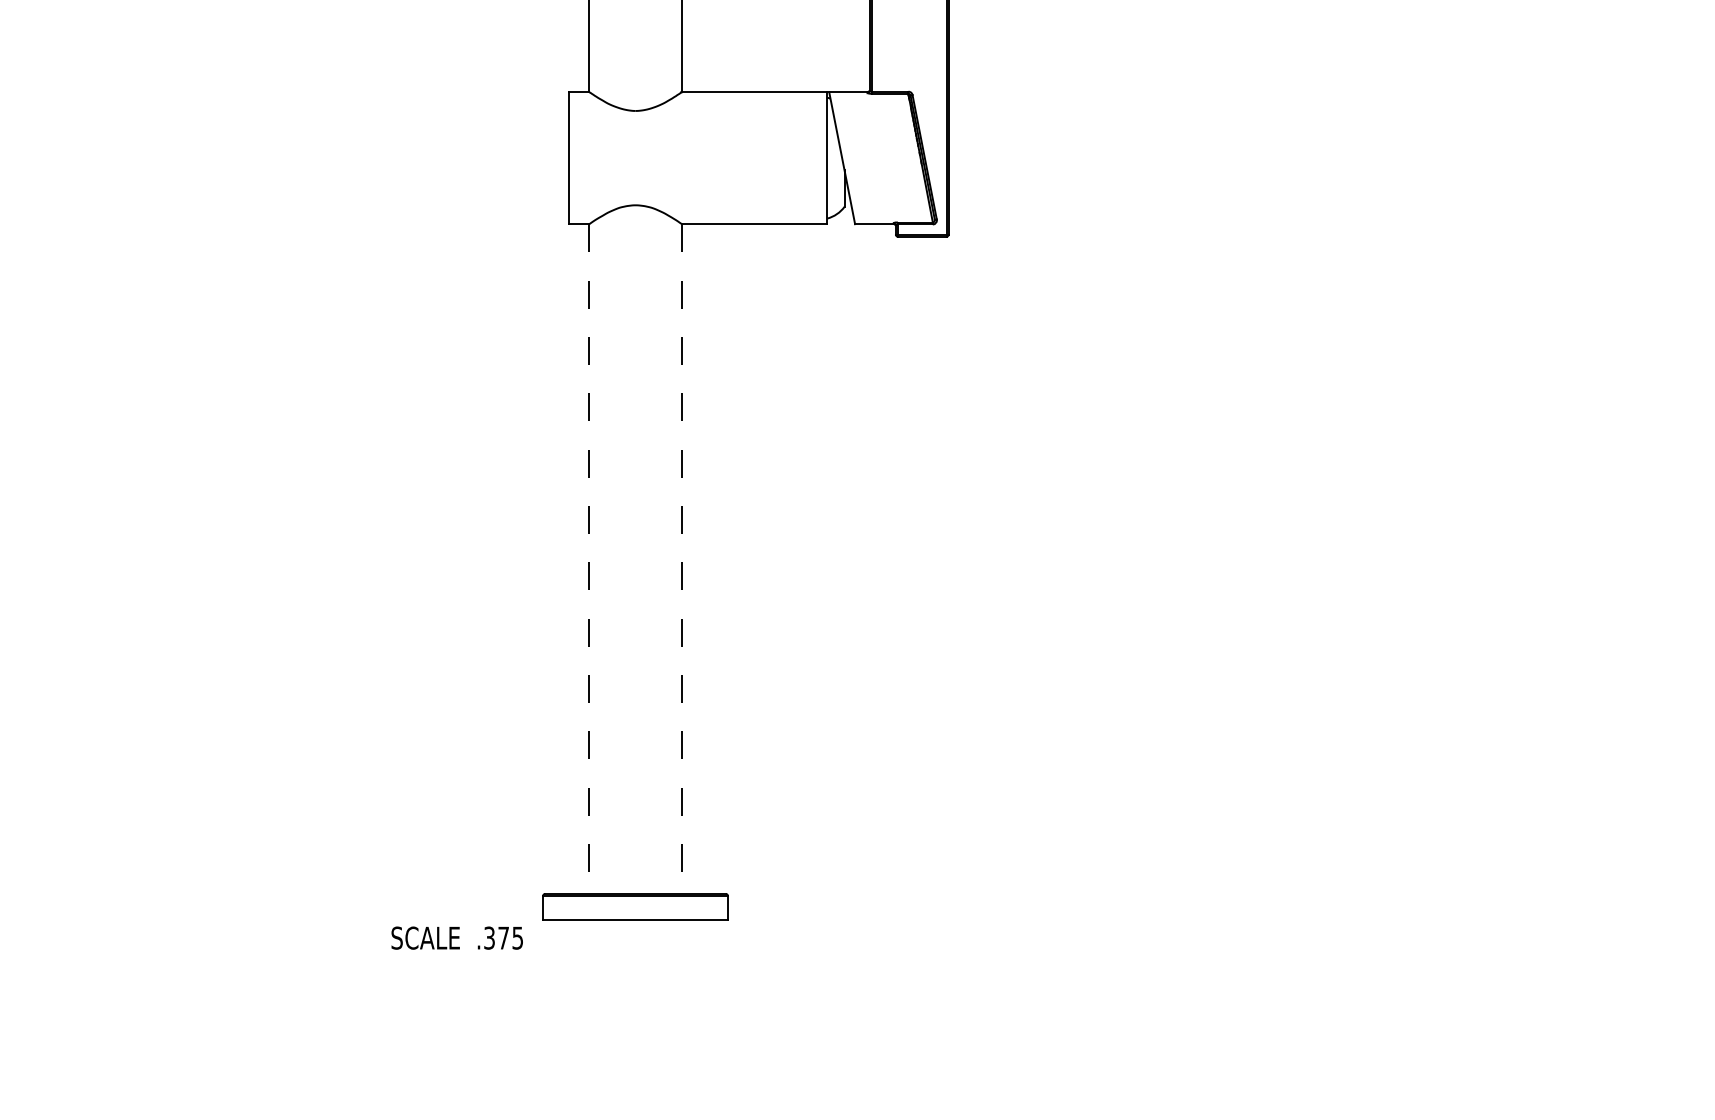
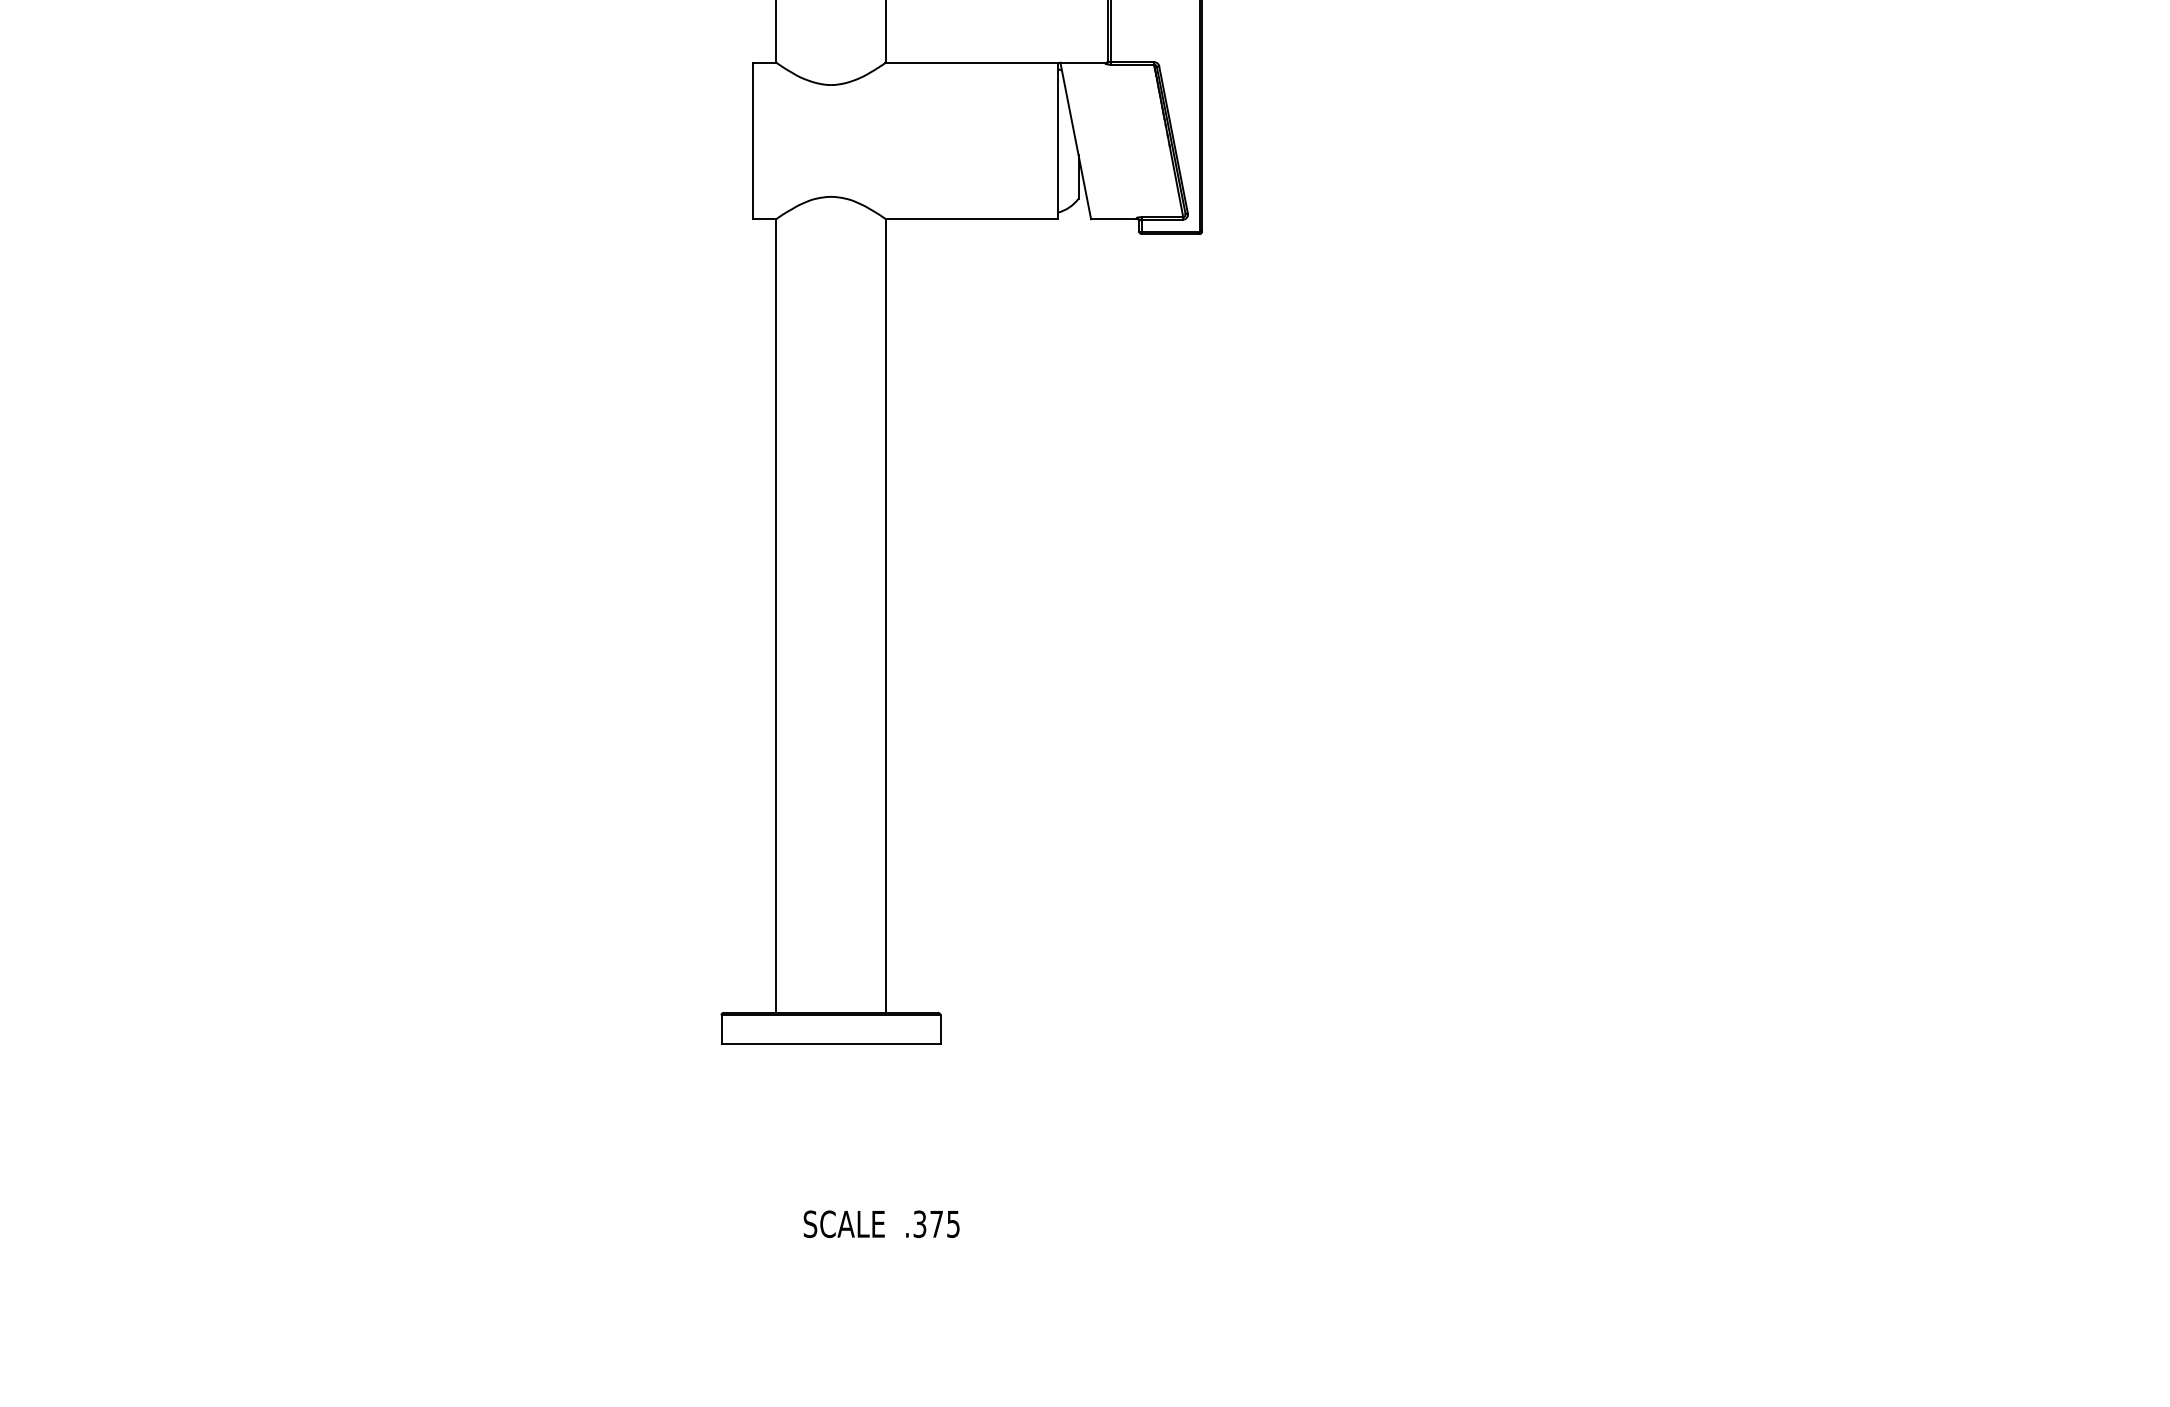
line: (589, 558) -> (776, 615), dashed -> solid
line: (681, 558) -> (885, 615), dashed -> solid
text: (457, 938) -> (881, 1224), moved

